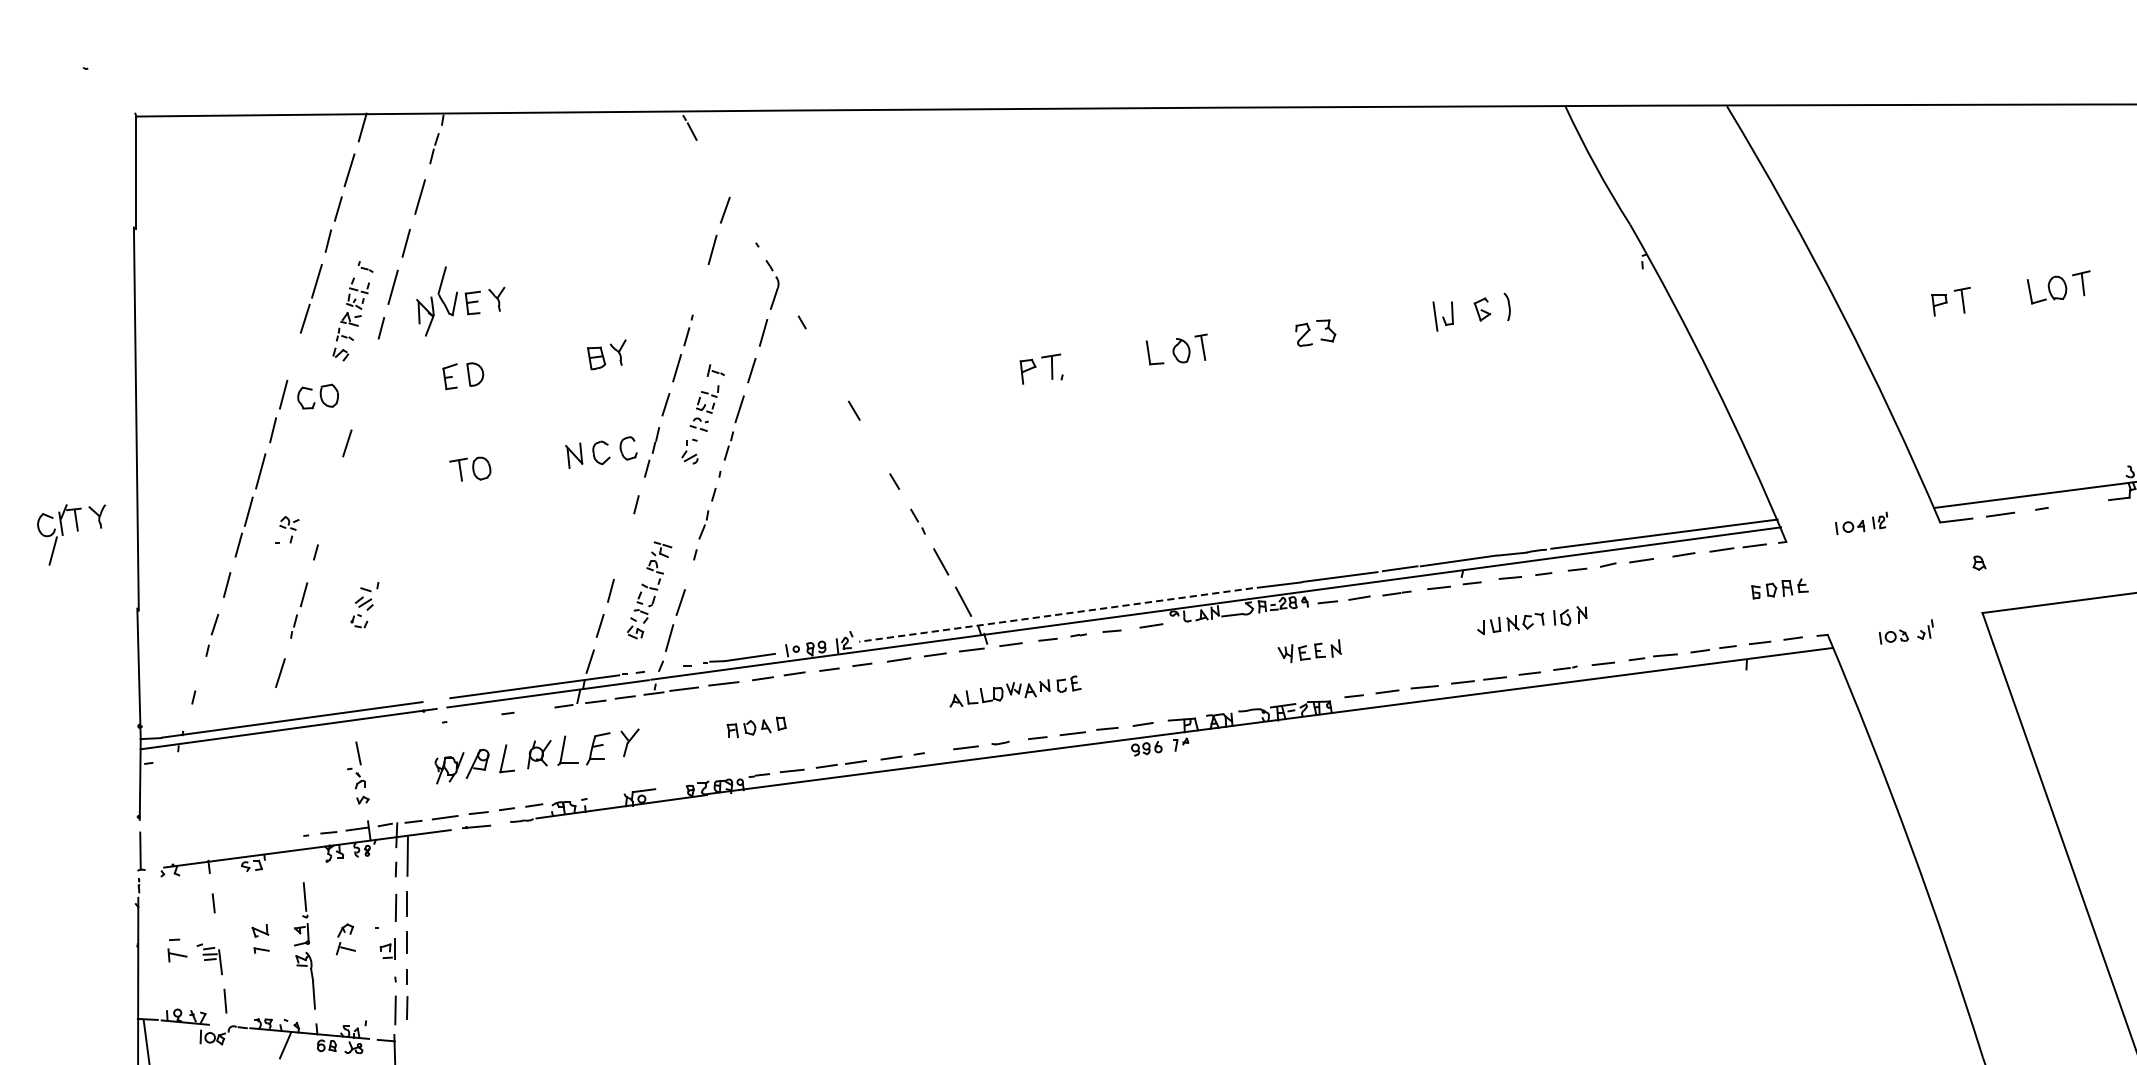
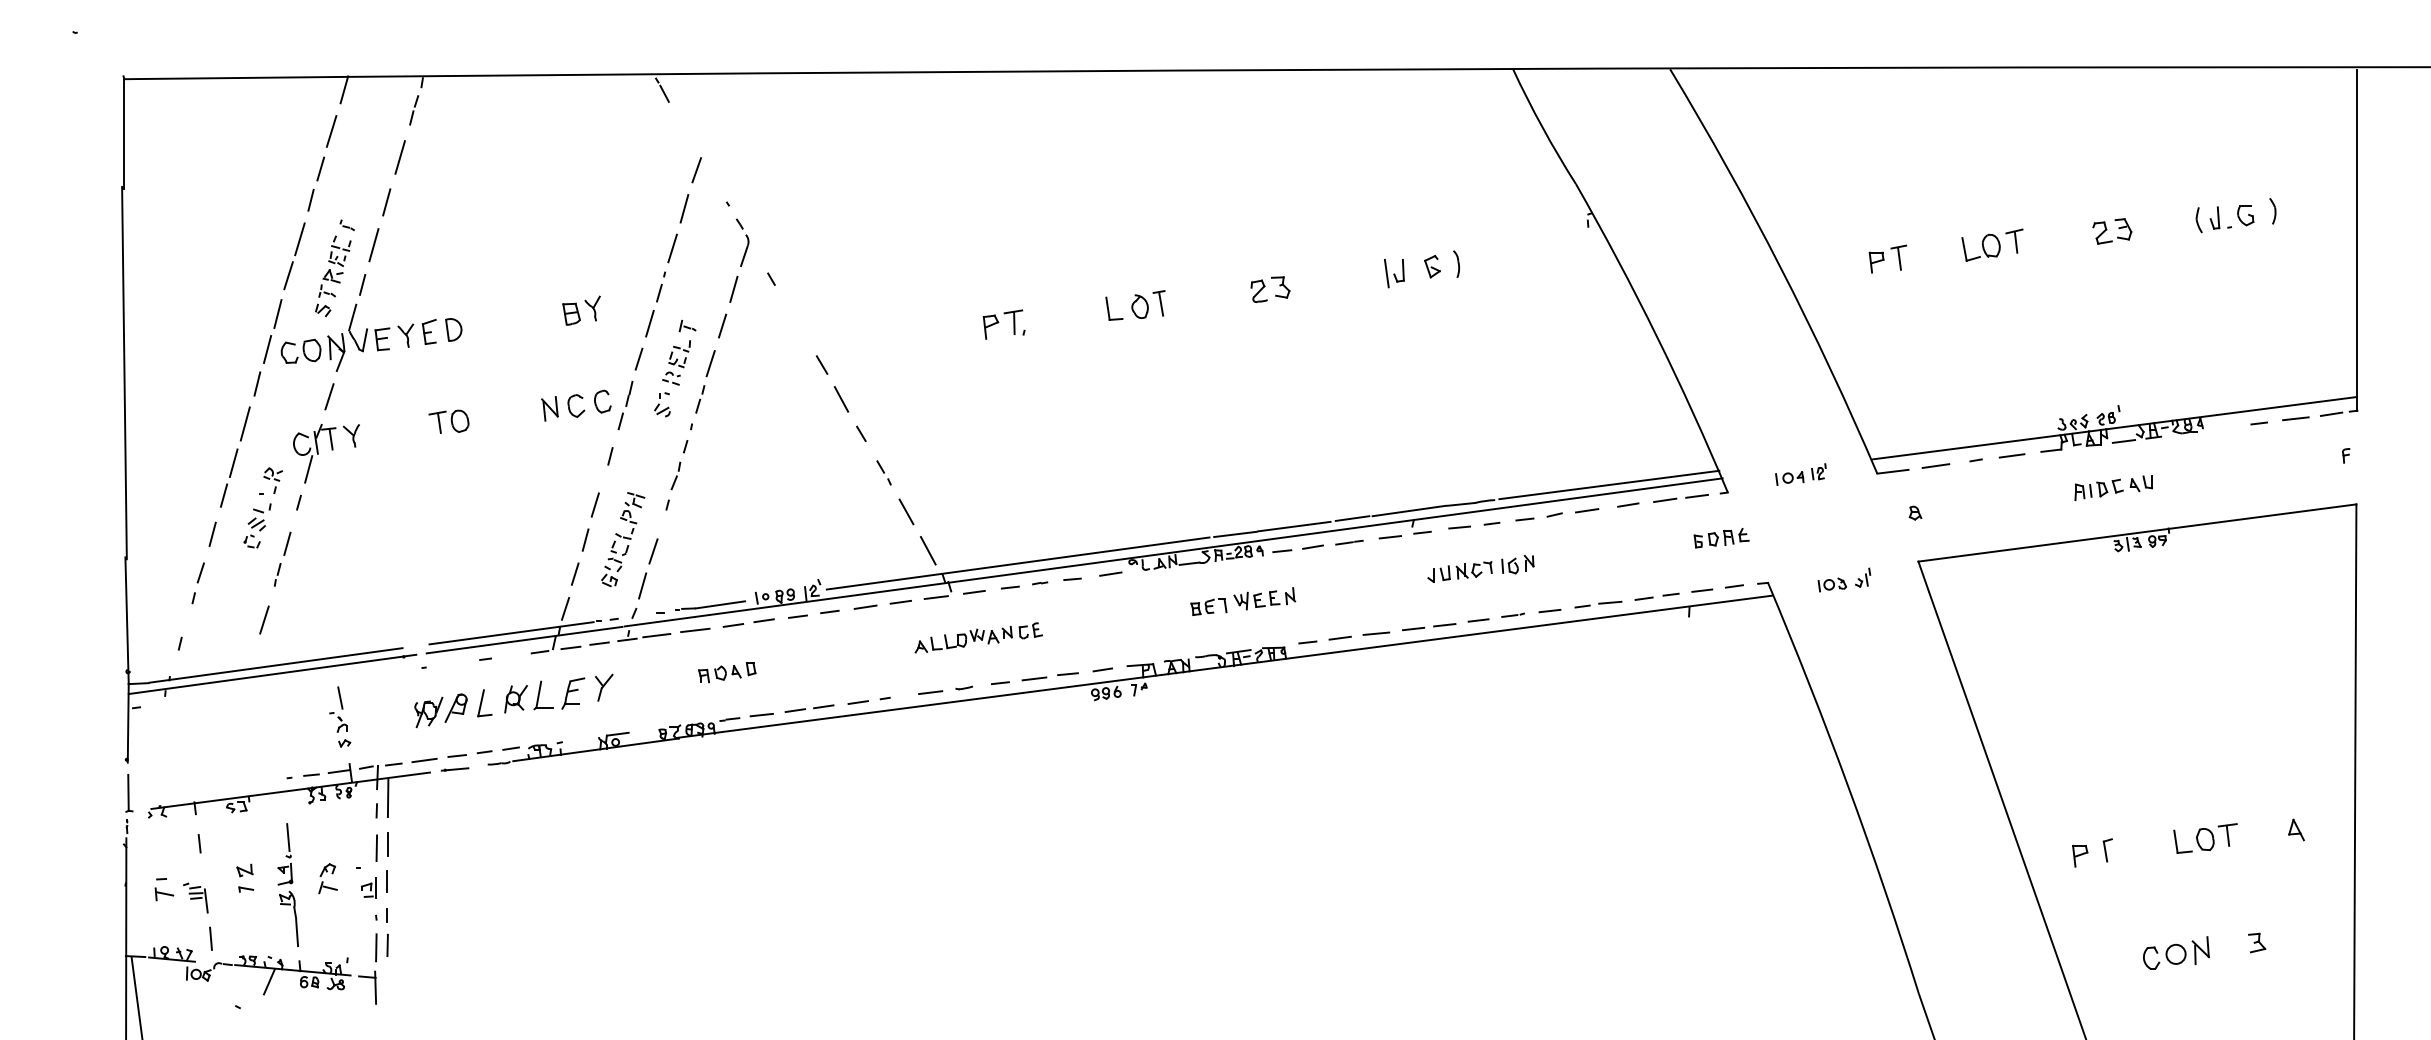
line: (700, 290) -> (672, 248), added
part: (460, 301) -> (370, 337), moved
line: (293, 357) -> (277, 313), added
line: (874, 446) -> (841, 399), added
line: (2078, 503) -> (2011, 455), added
part: (71, 534) -> (326, 453), moved
line: (620, 554) -> (594, 504), added
part: (364, 604) -> (257, 525), moved
line: (1055, 614) -> (1017, 563), dashed -> solid
part: (1251, 659) -> (1208, 606), added

